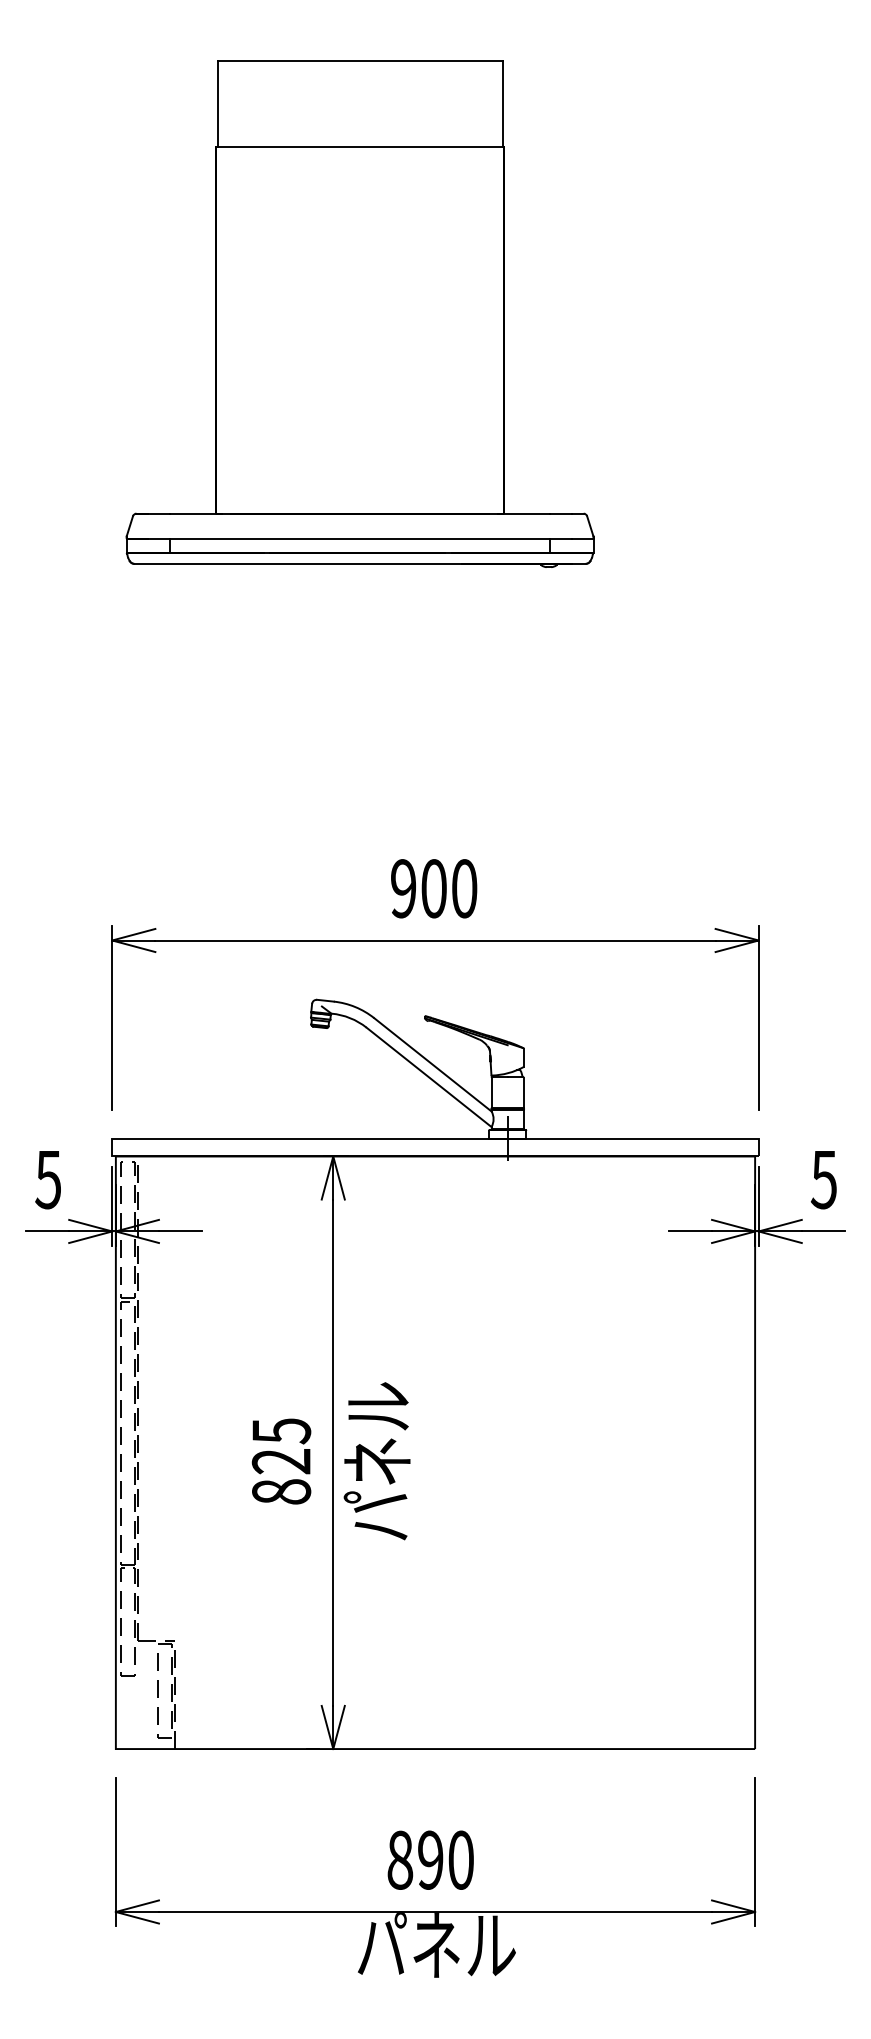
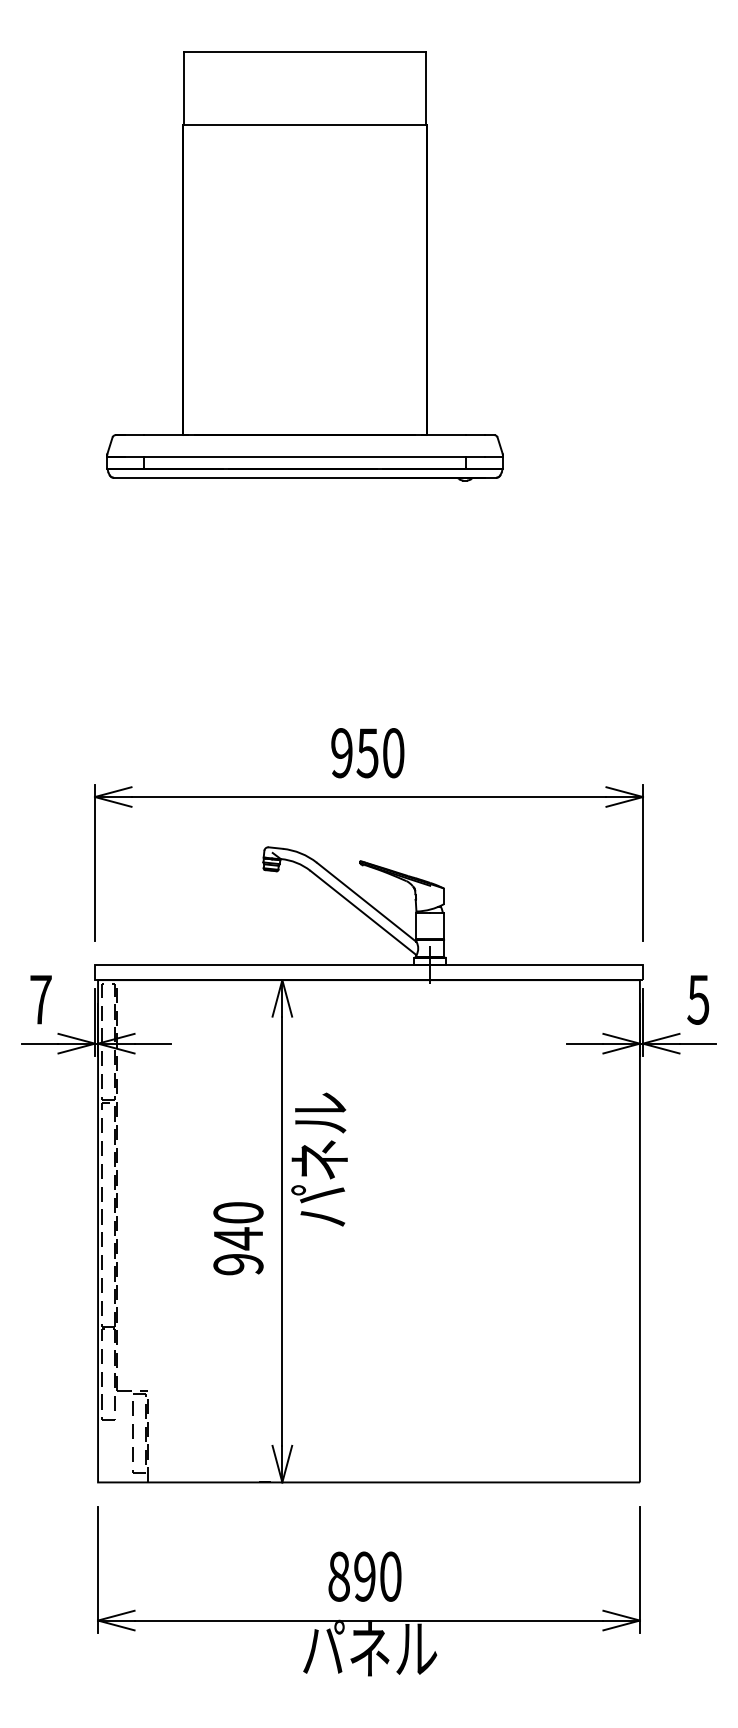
text: (433, 888) -> (367, 752), 900 -> 950
text: (48, 1180) -> (40, 1000), 5 -> 7
text: (281, 1461) -> (238, 1238), 825 -> 940
text: (376, 1461) -> (318, 1159), moved

